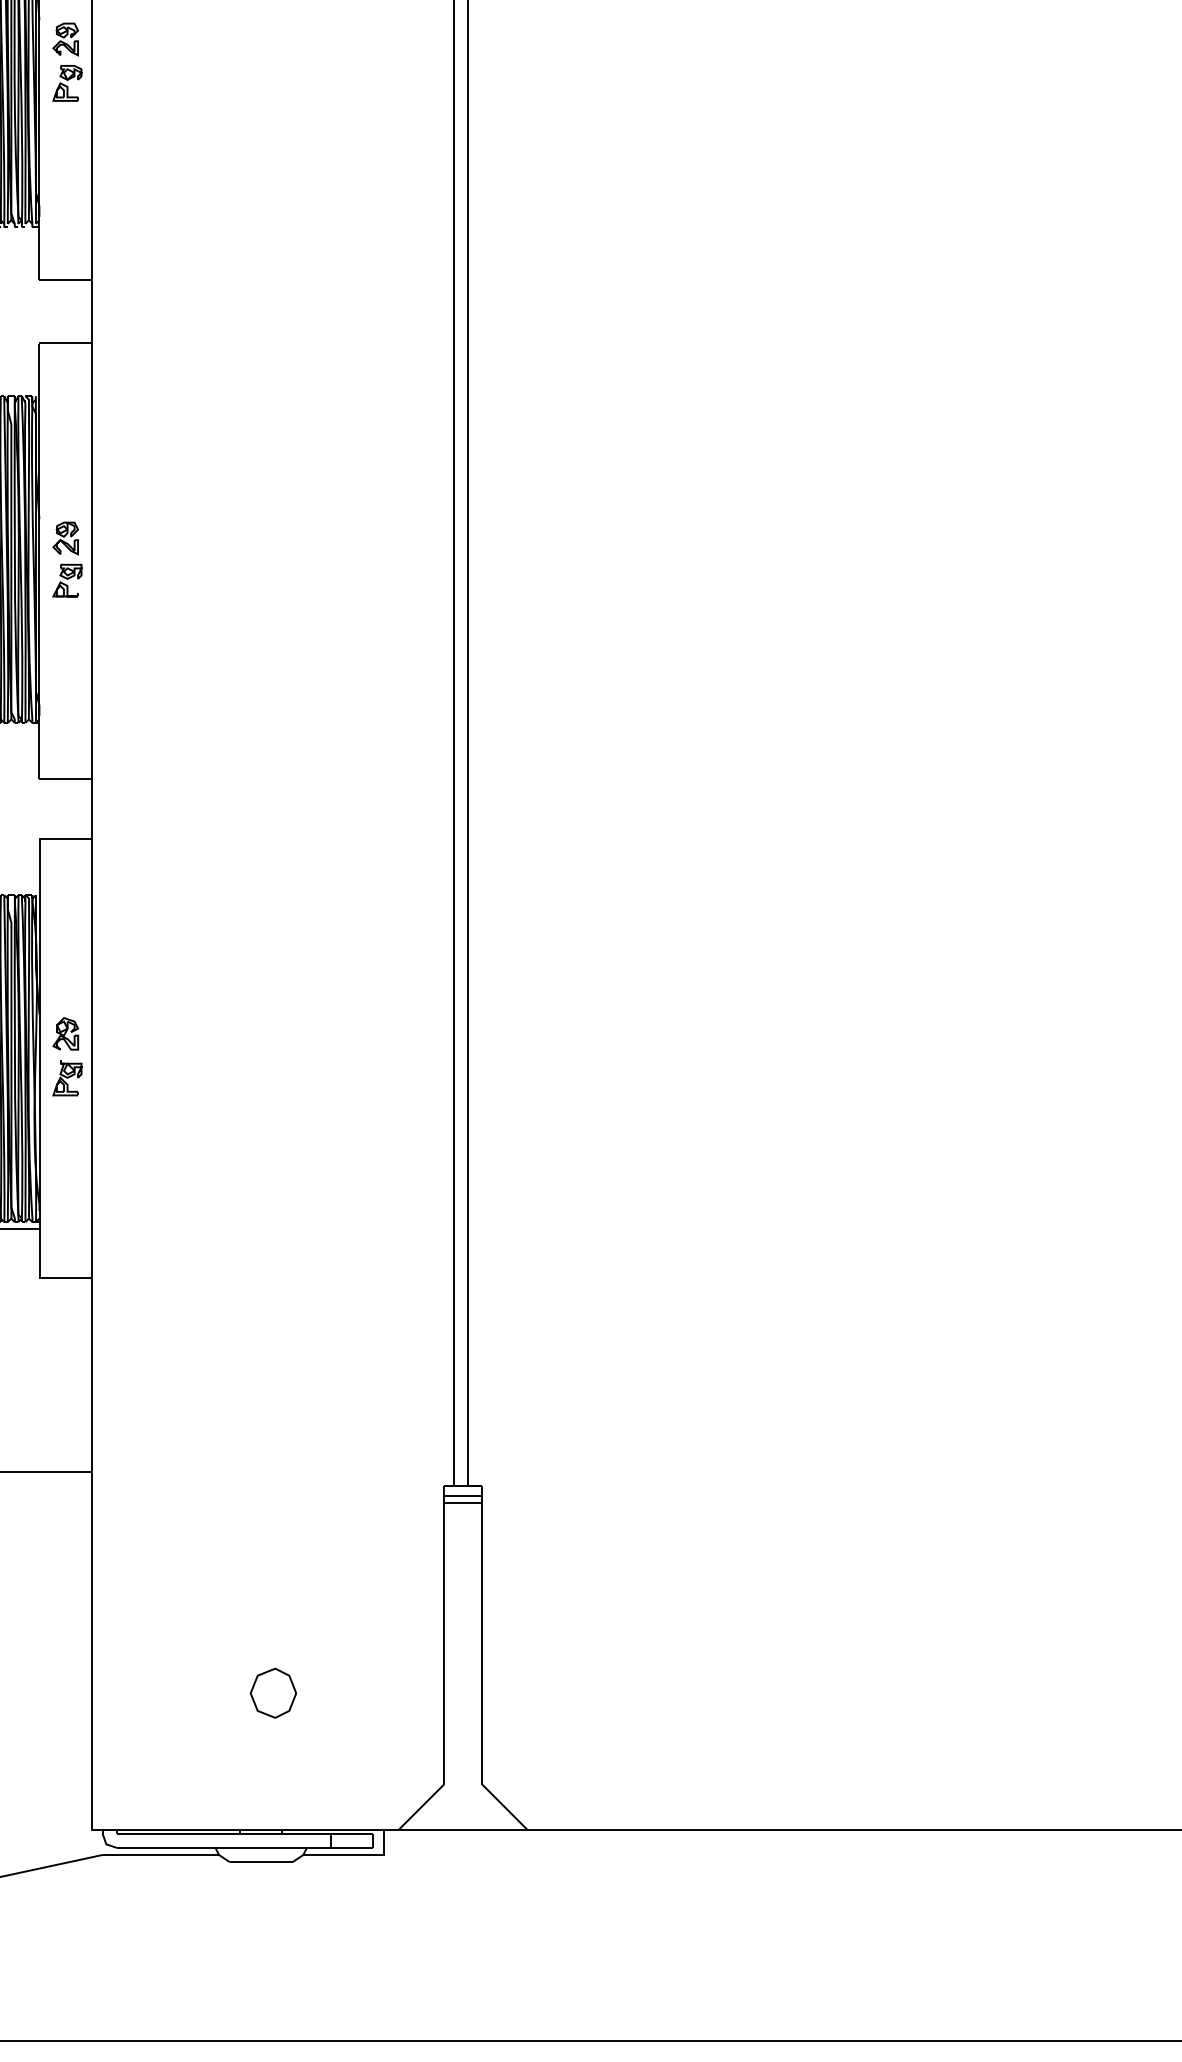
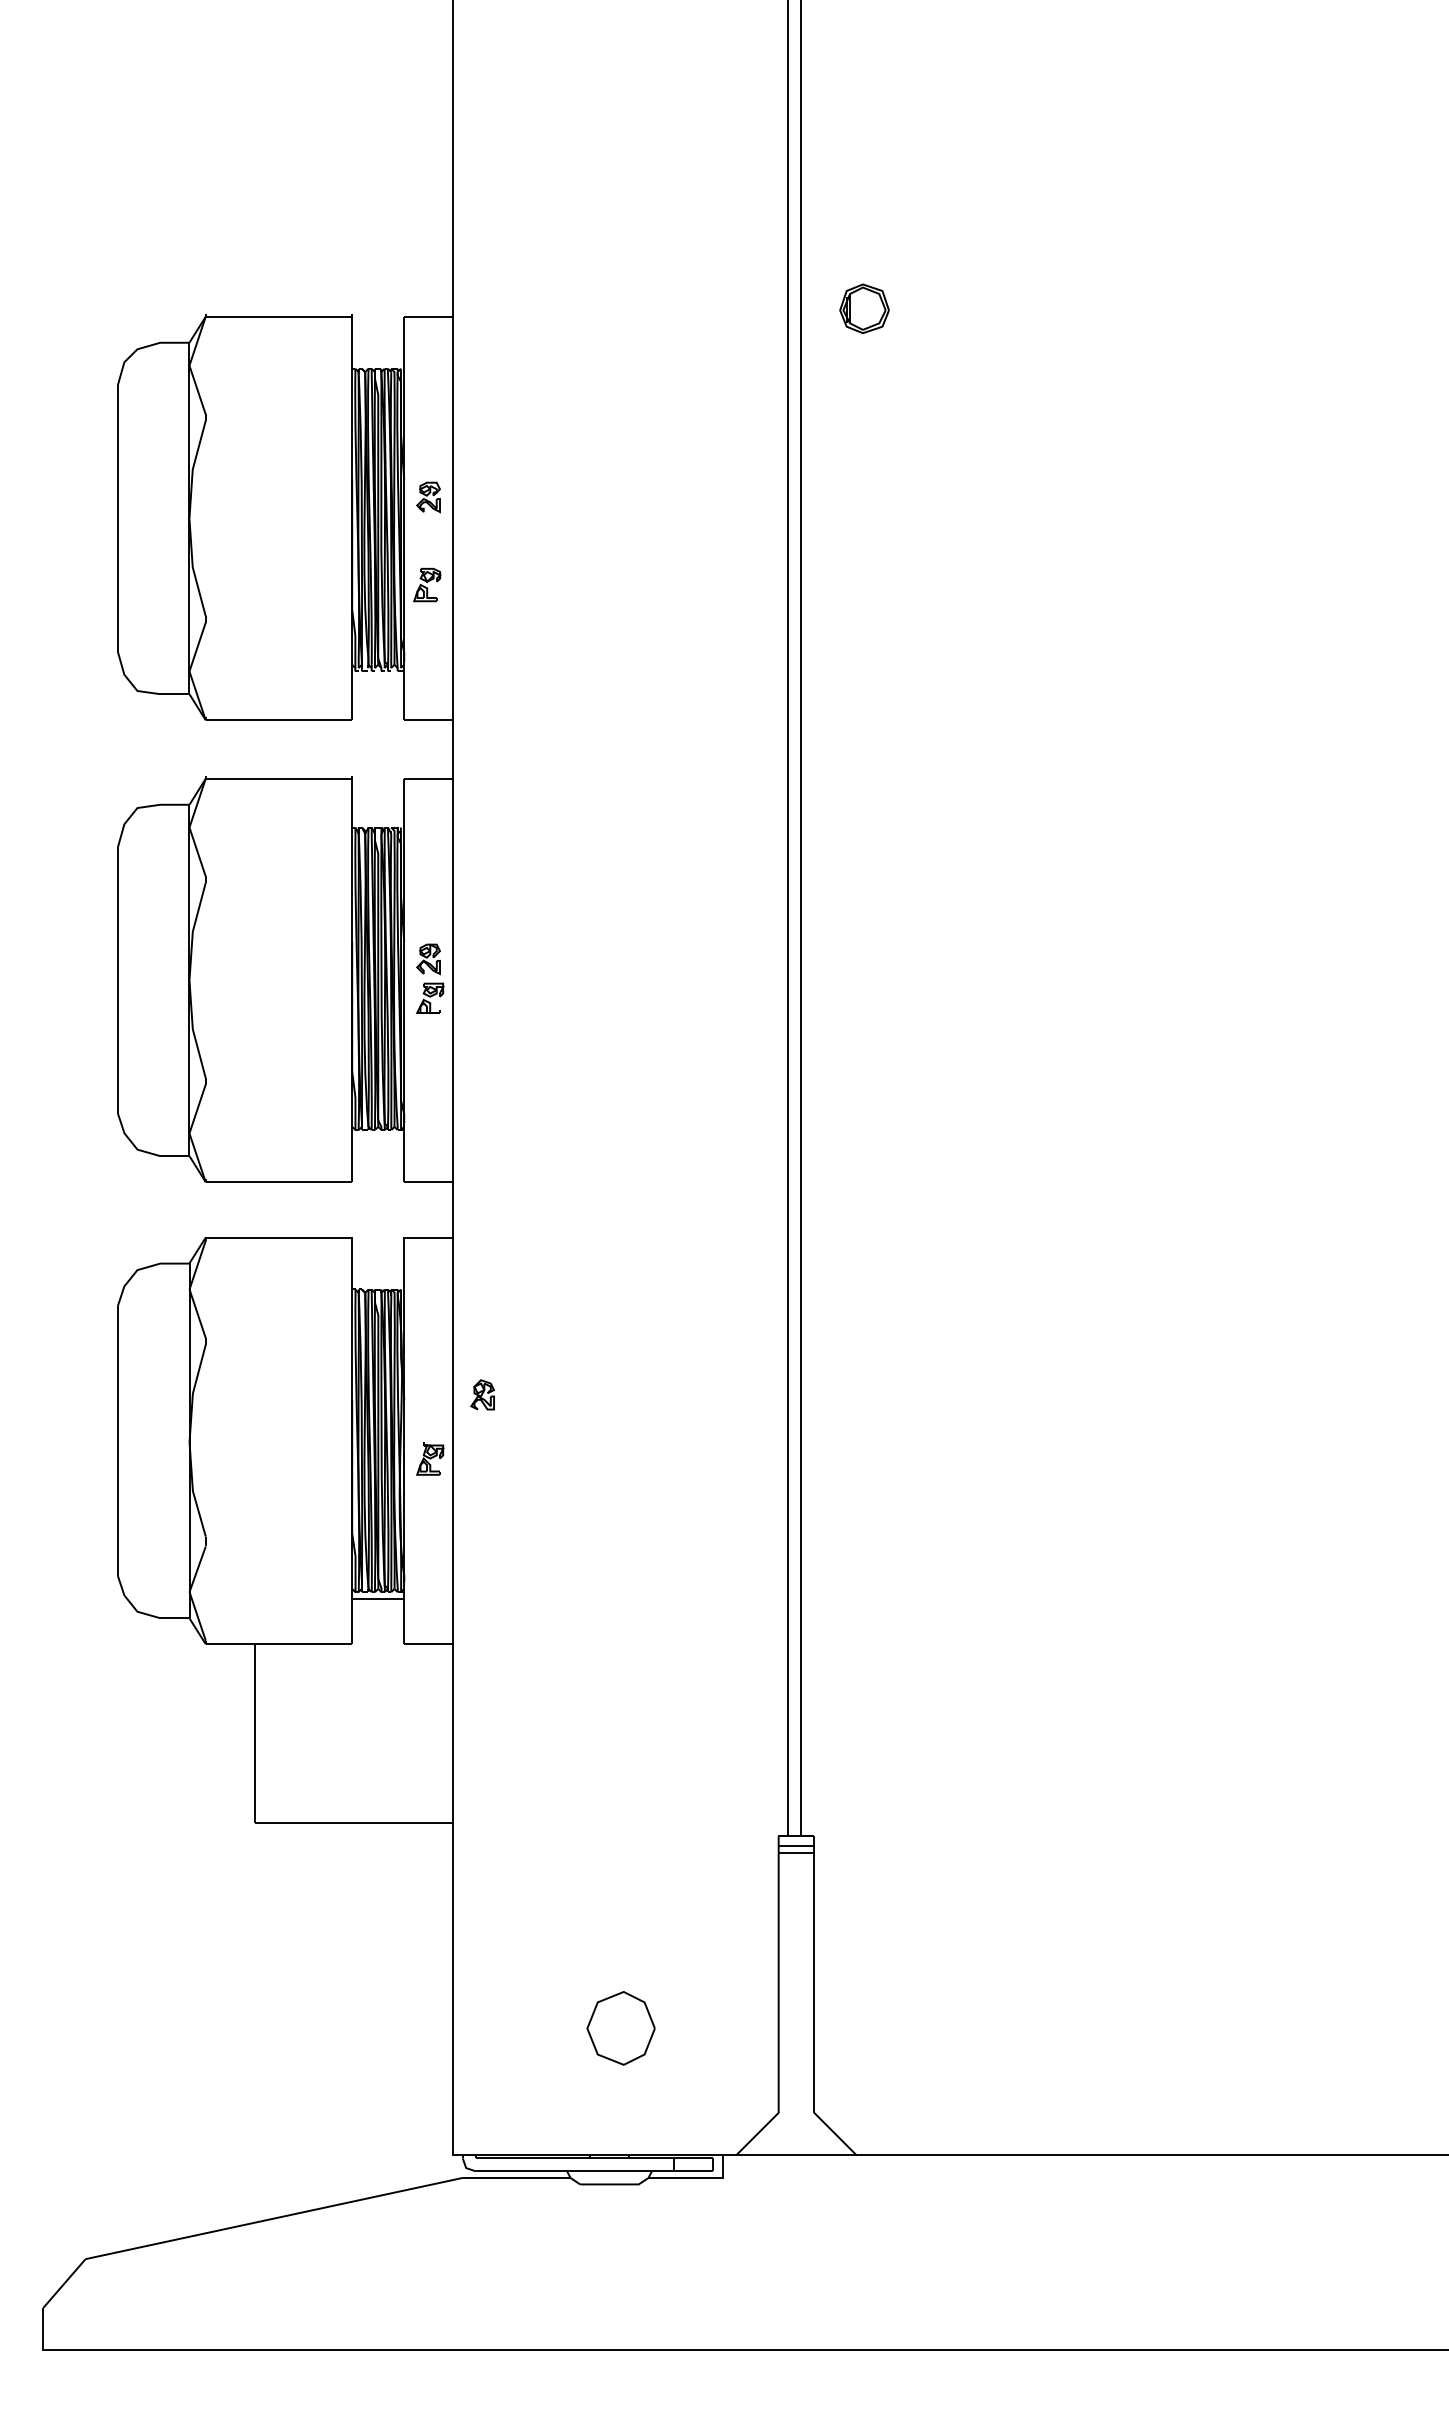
part: (67, 82) -> (427, 584), moved
part: (65, 1033) -> (482, 1394), moved
part: (273, 1692) -> (620, 2027), size x1.6

